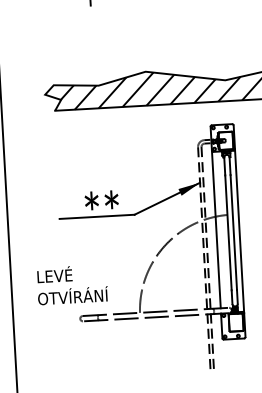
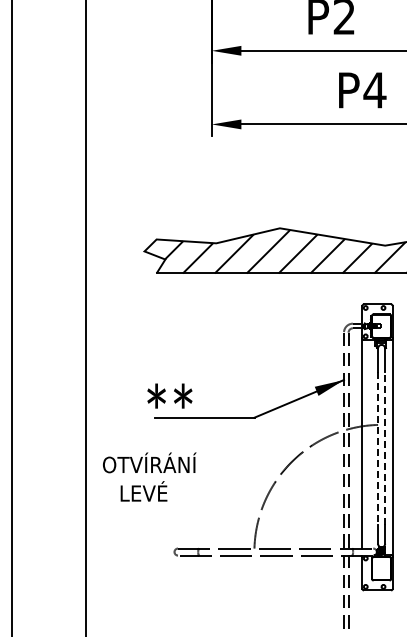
text: (101, 199) -> (169, 395), moved
line: (228, 232) -> (378, 448), solid -> dashed
line: (234, 232) -> (385, 448), solid -> dashed
text: (72, 295) -> (149, 462), moved

